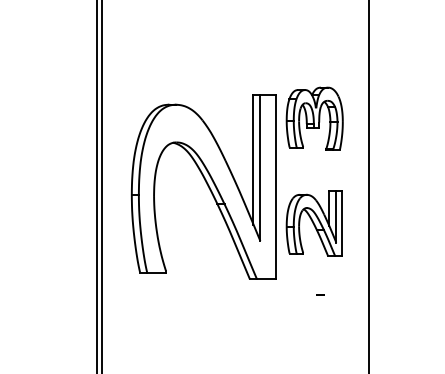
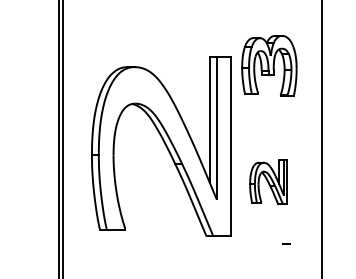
part: (314, 118) -> (269, 65), moved
part: (313, 223) -> (268, 182), size x0.7
part: (320, 294) -> (286, 243), moved

